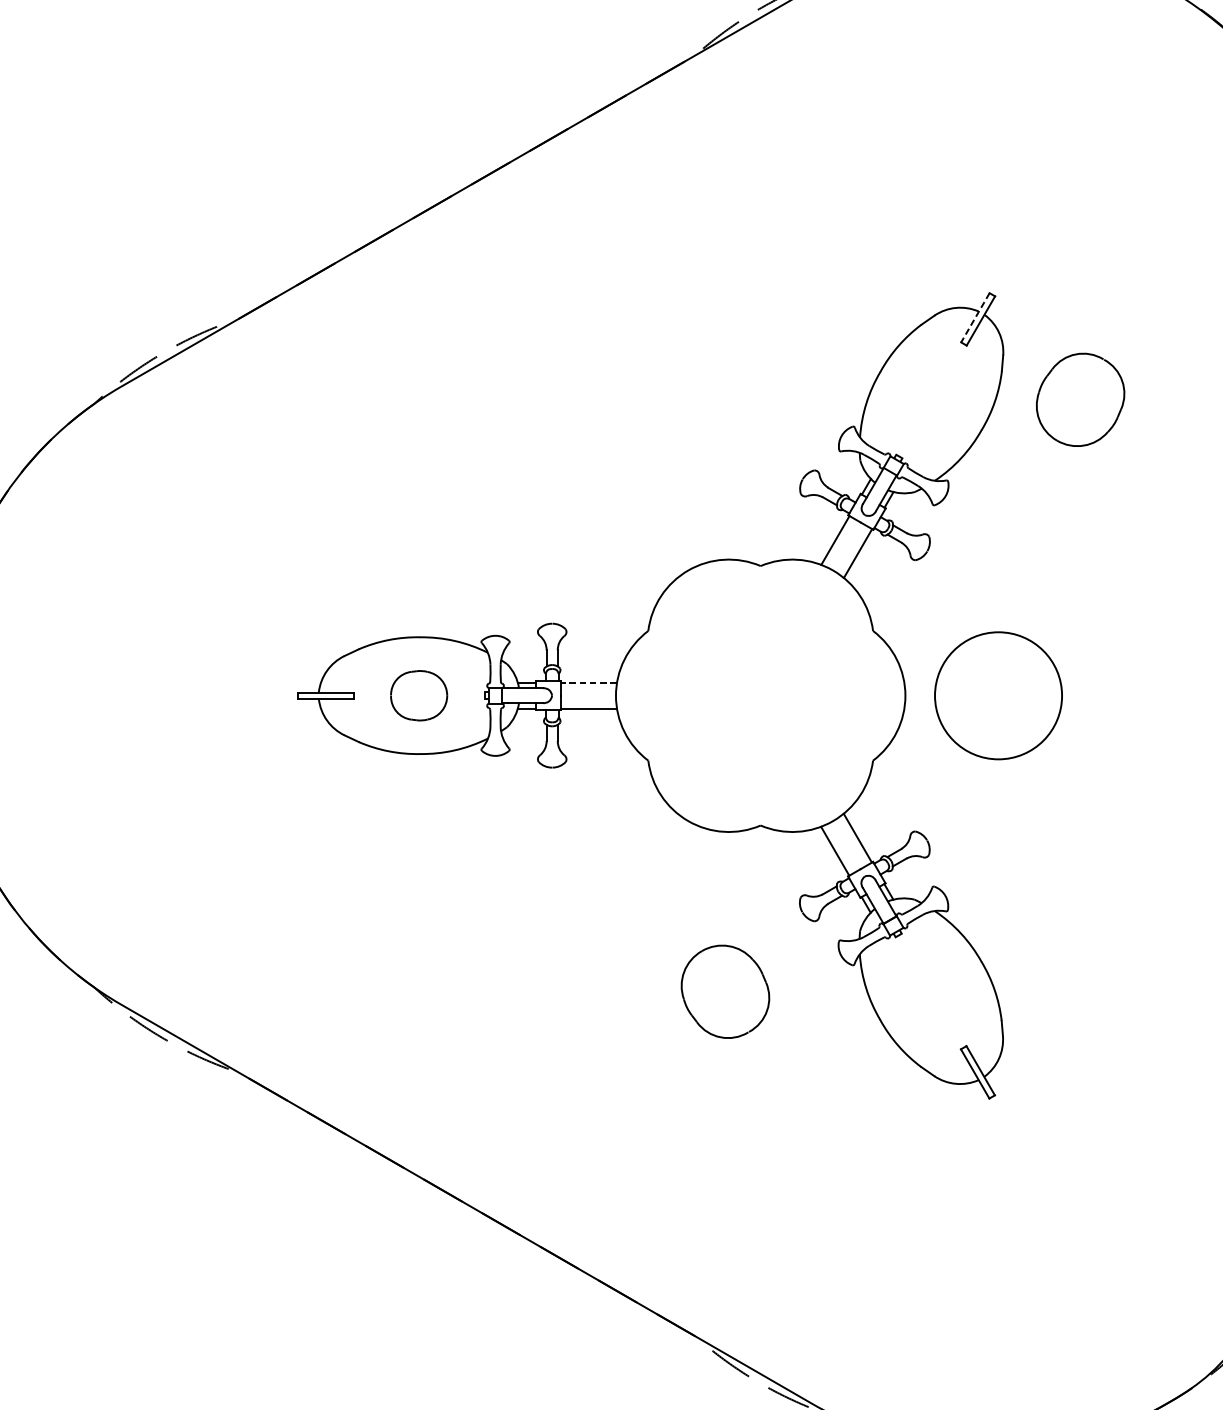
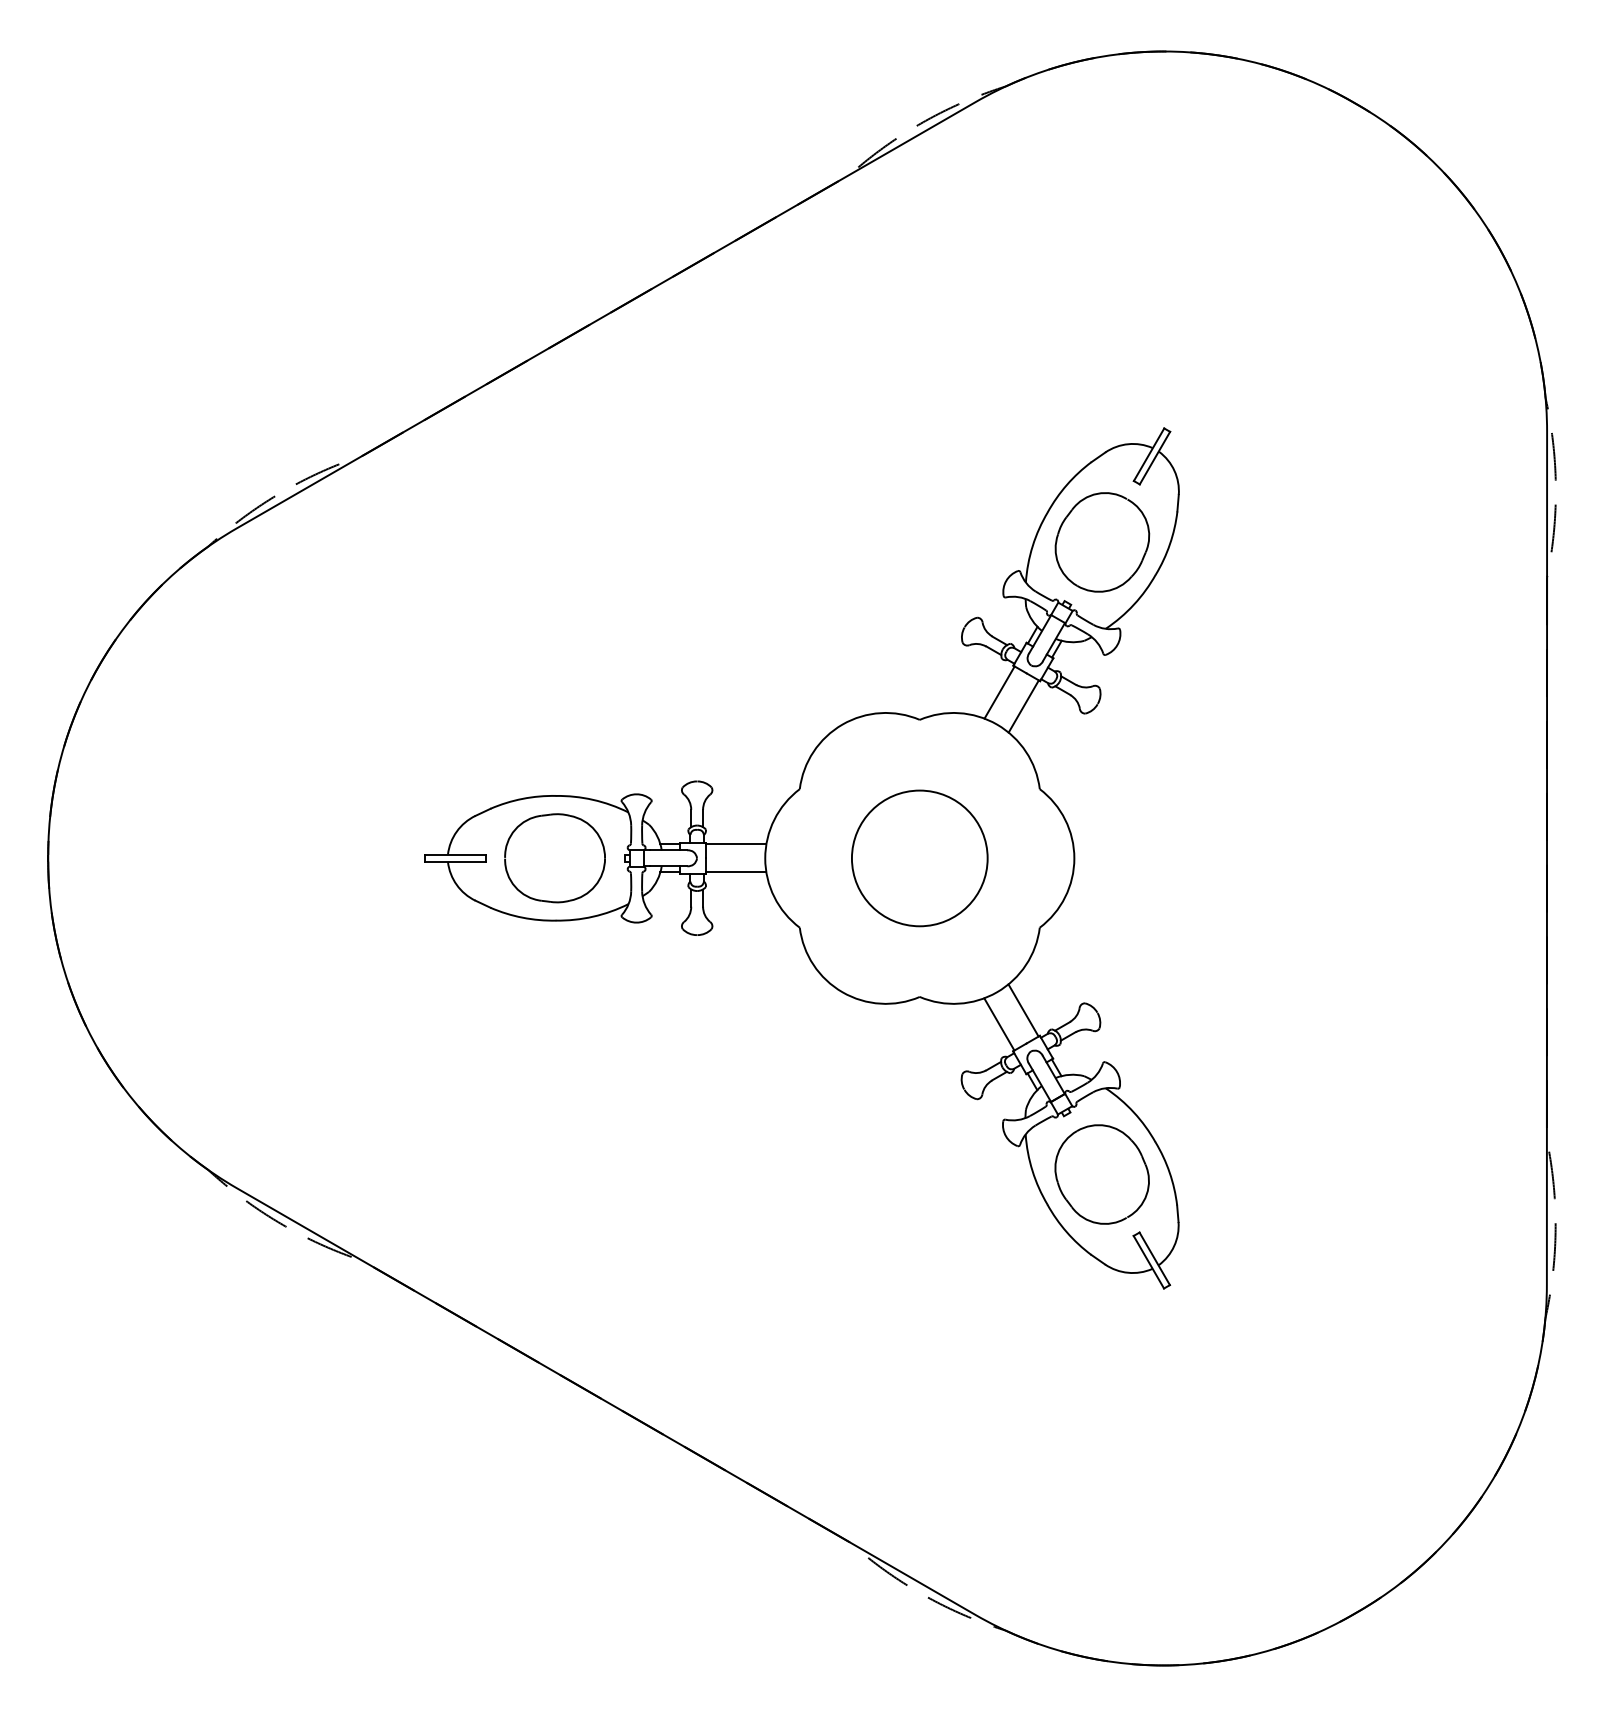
line: (974, 318) -> (1148, 455), dashed -> solid
part: (1080, 399) -> (1102, 542), moved
line: (588, 682) -> (735, 844), dashed -> solid
part: (418, 695) -> (554, 858), size x1.67
circle: (998, 695) -> (919, 858), moved
part: (724, 991) -> (1101, 1174), moved

